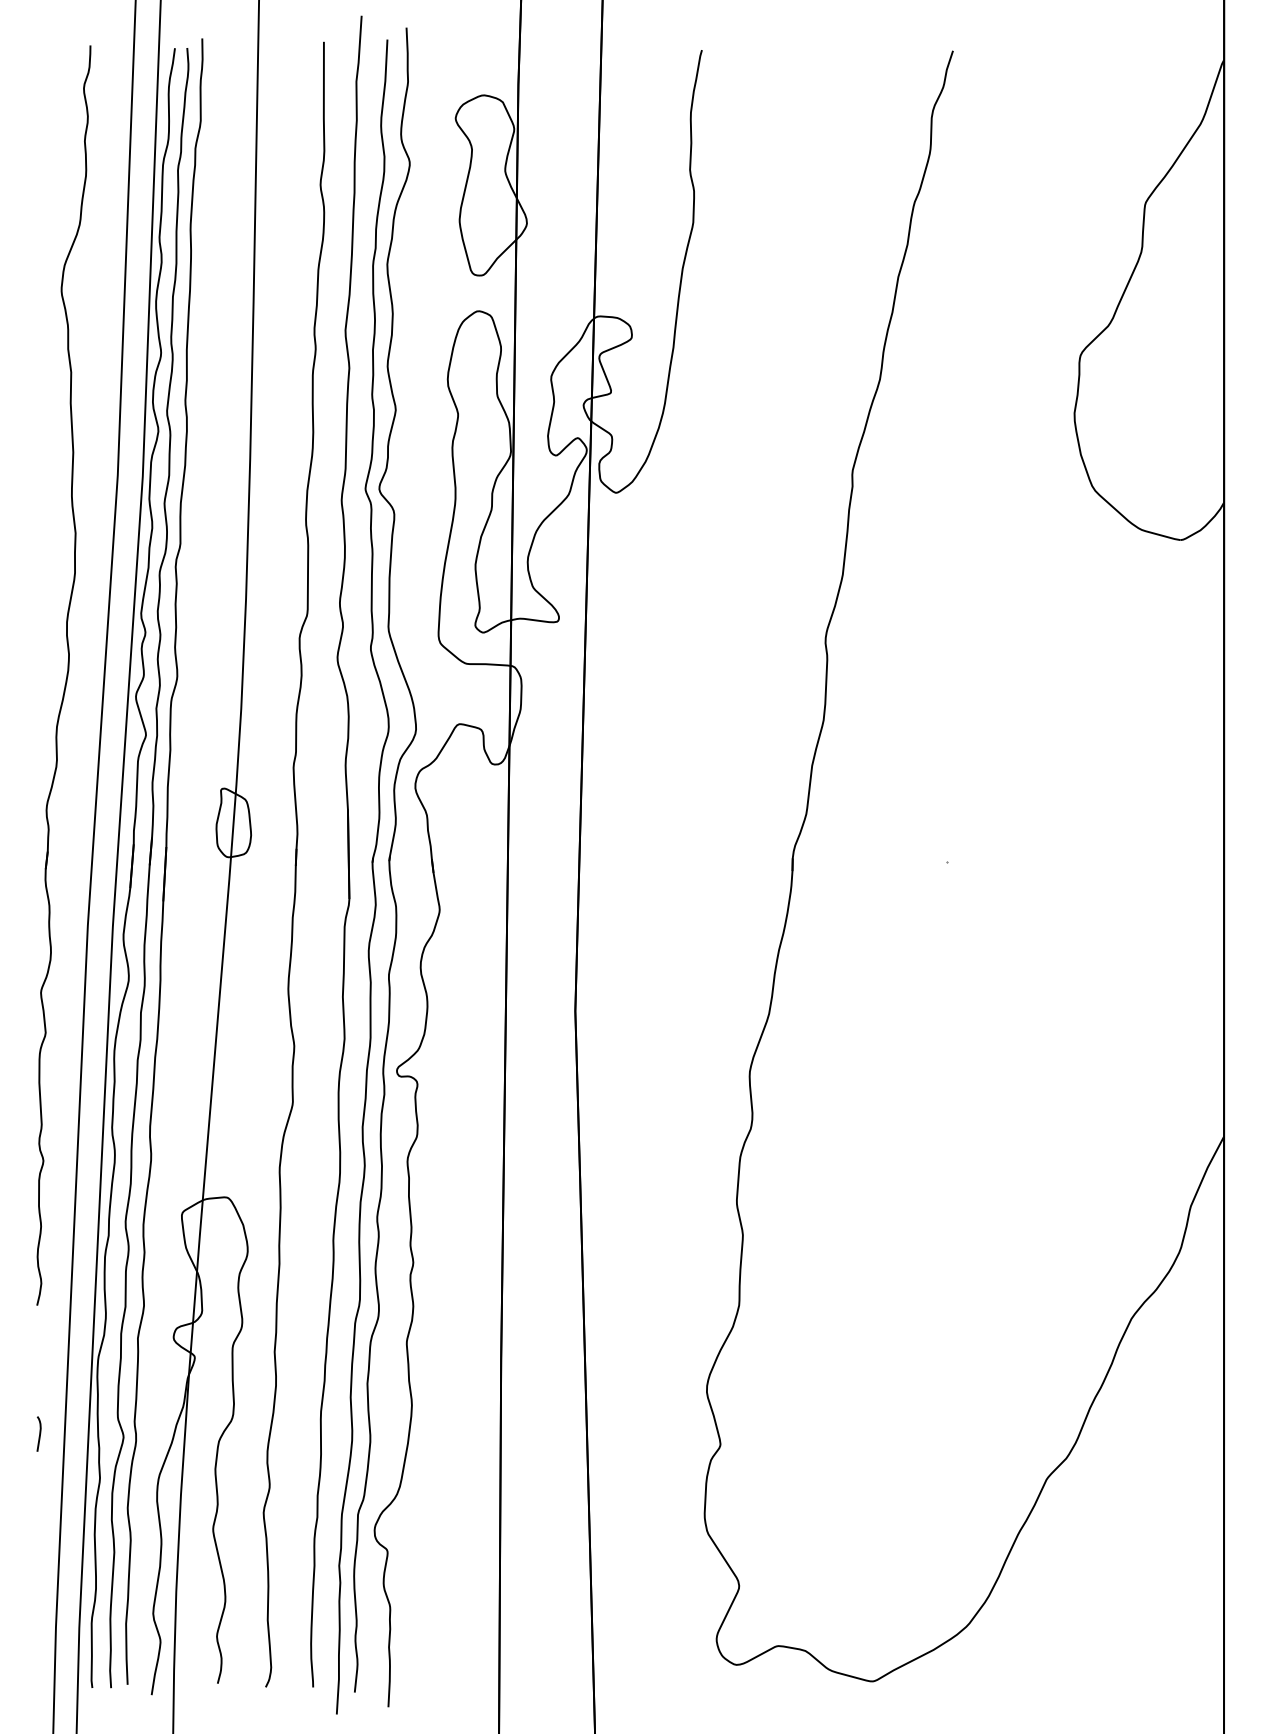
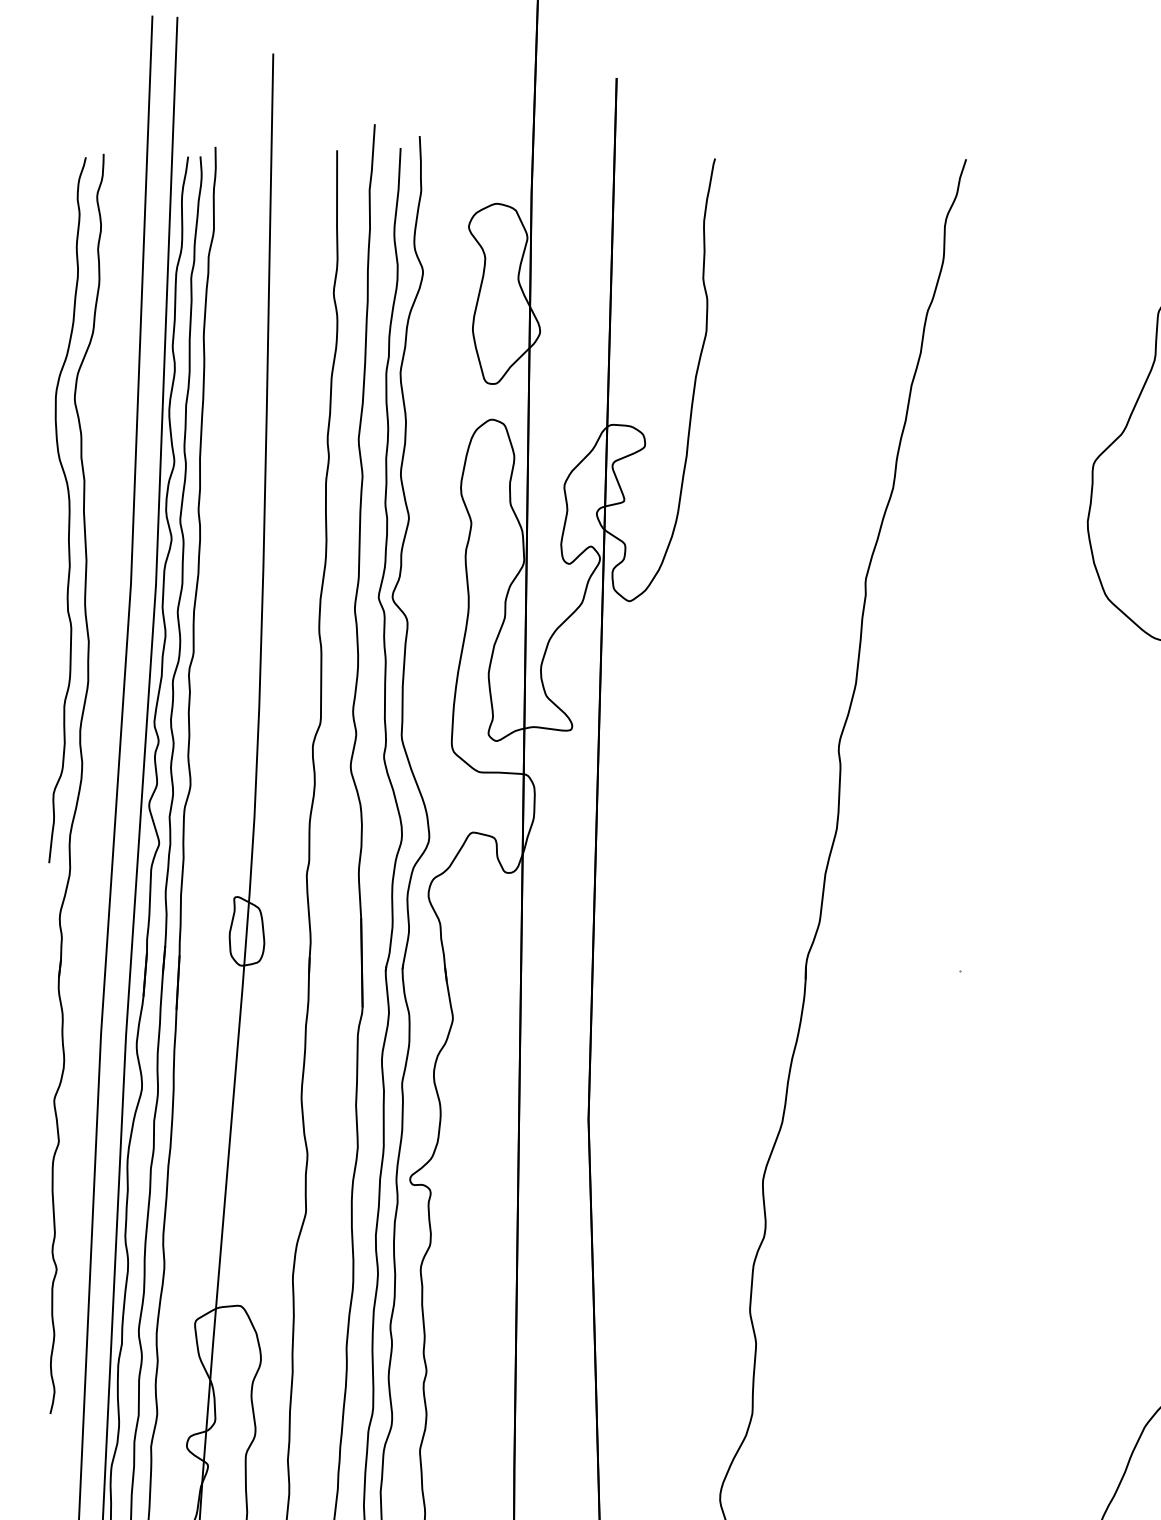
curve: (55, 401) -> (68, 509), added

